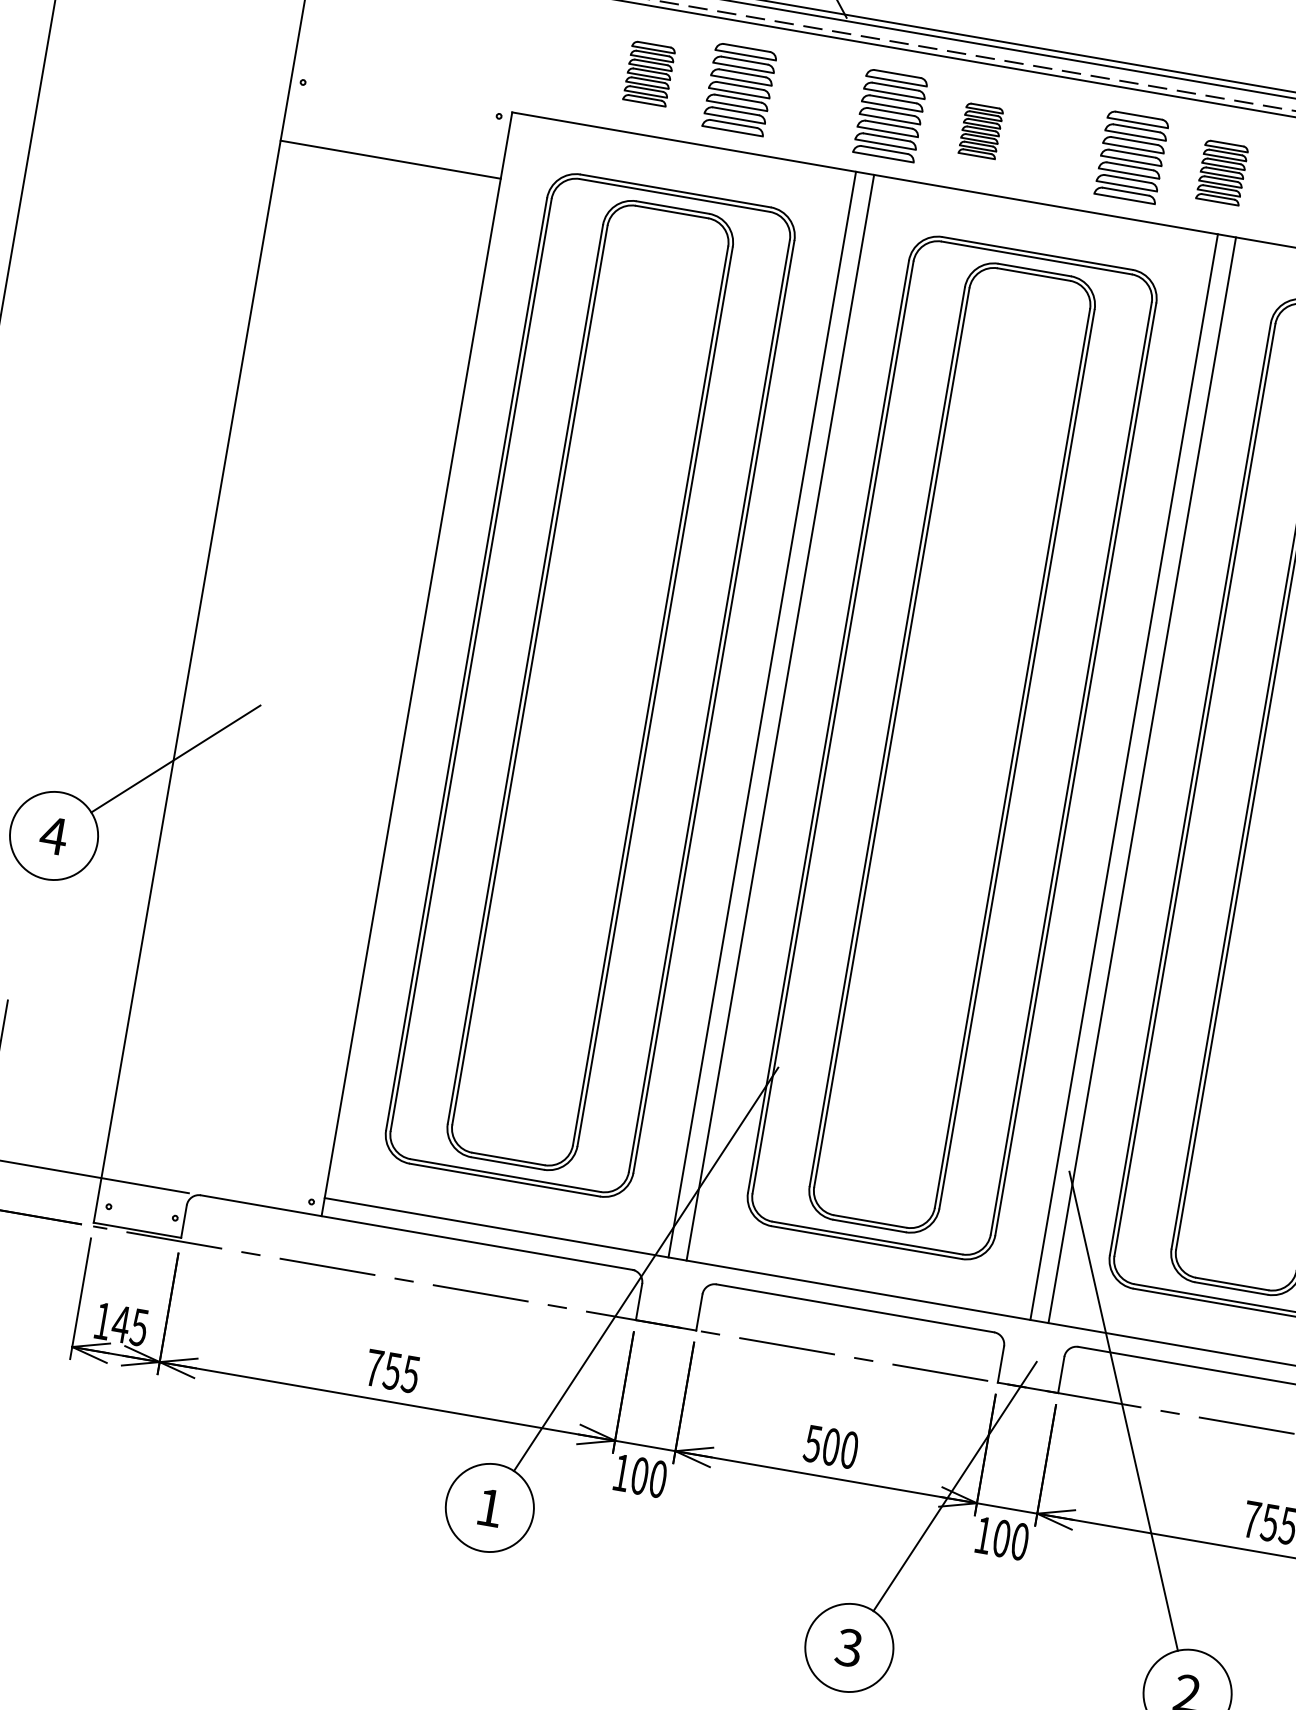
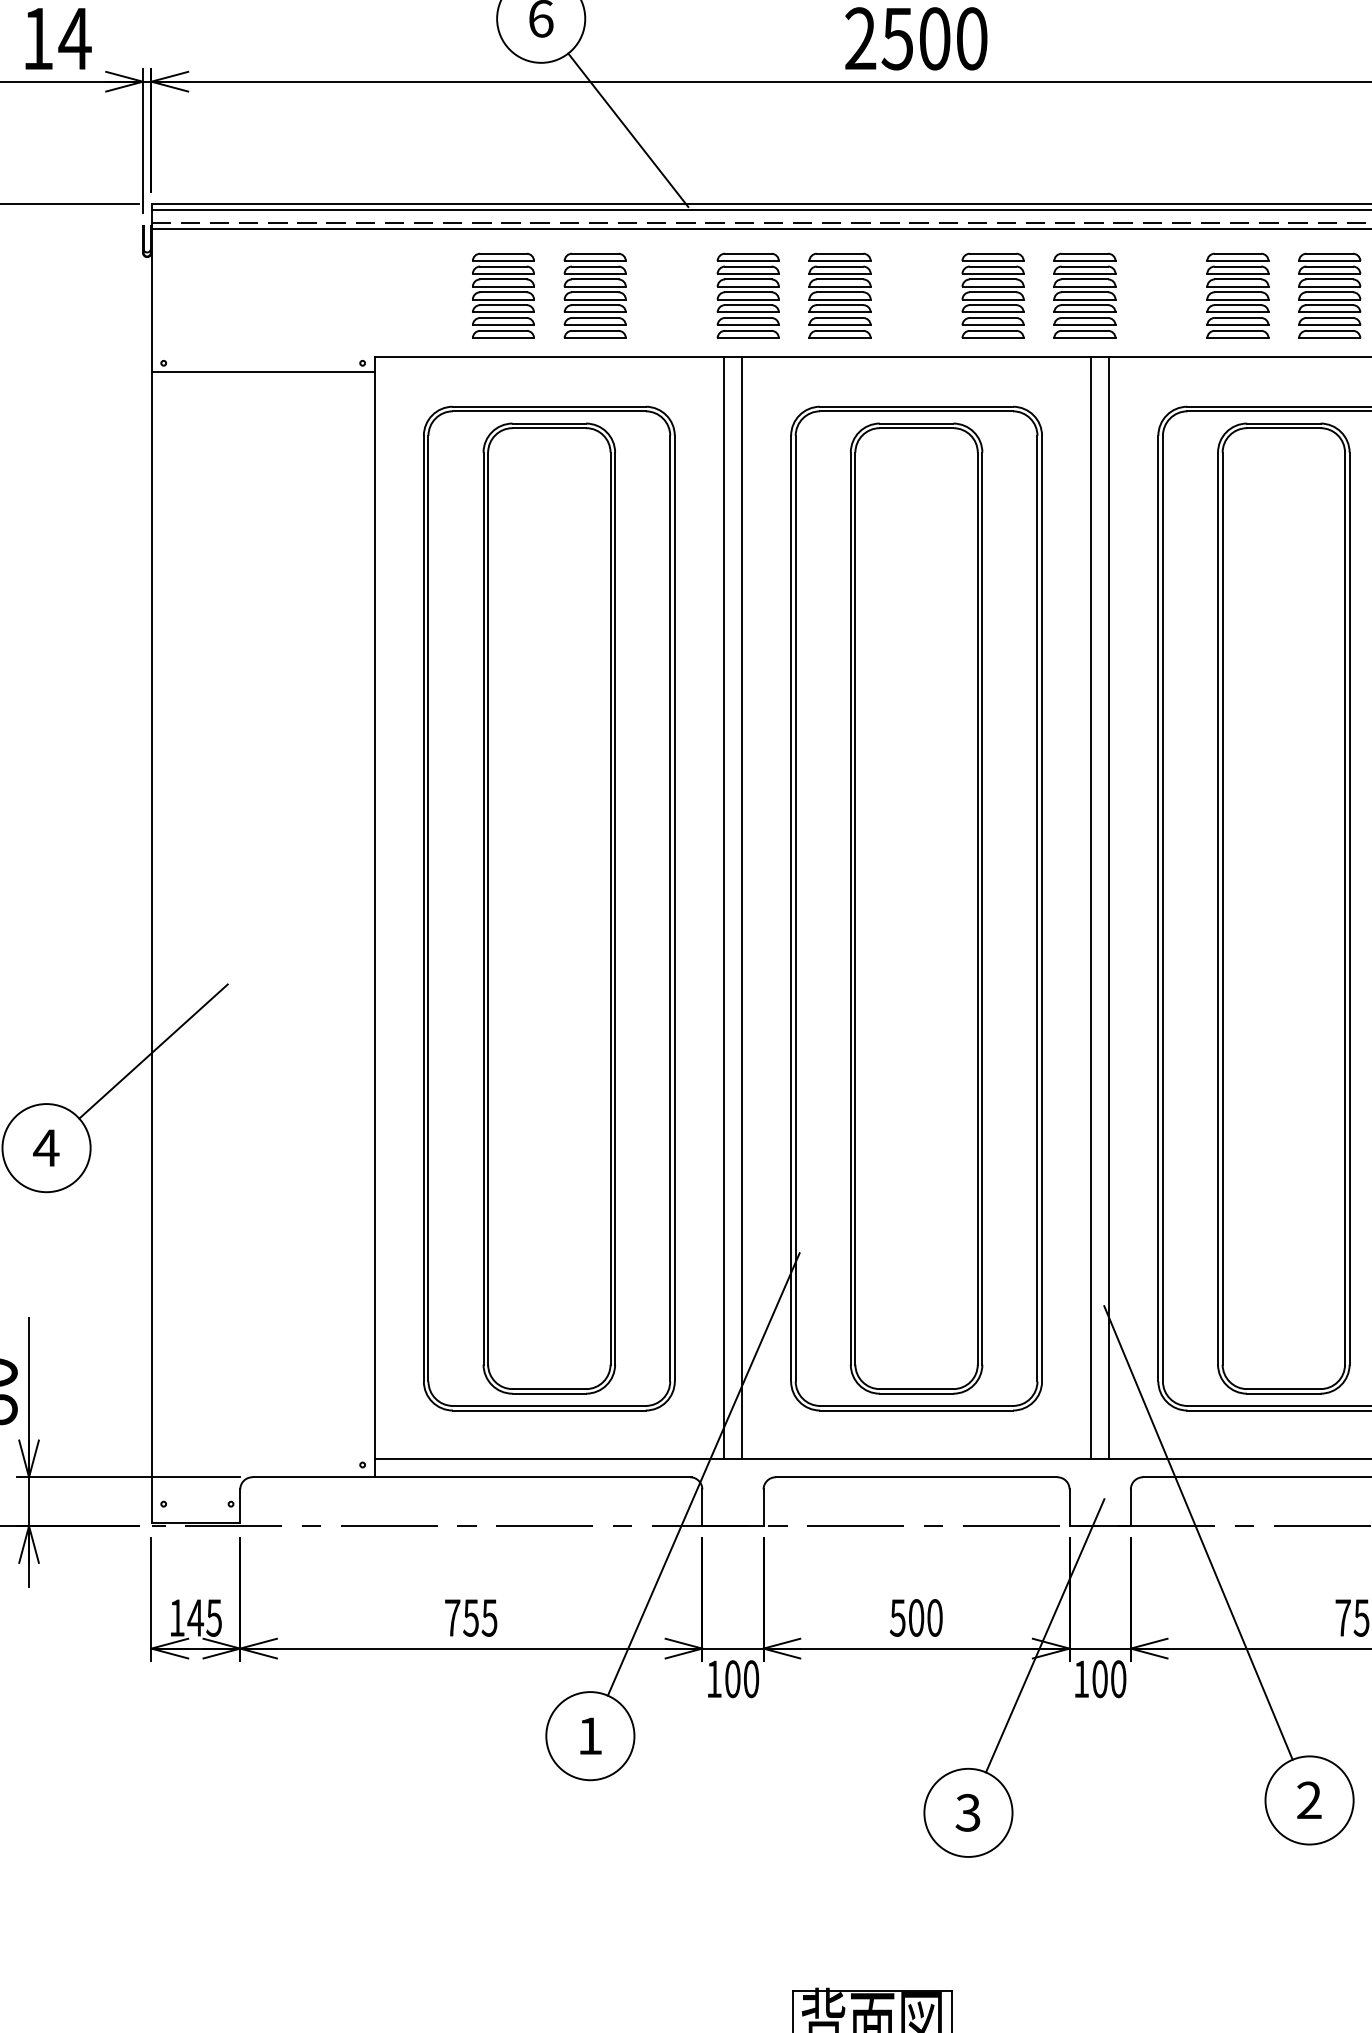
part: (649, 73) -> (503, 295), size x1.43
part: (980, 130) -> (839, 295), size x1.67
line: (390, 159) -> (262, 372), moved
part: (1221, 172) -> (1084, 295), size x1.43

